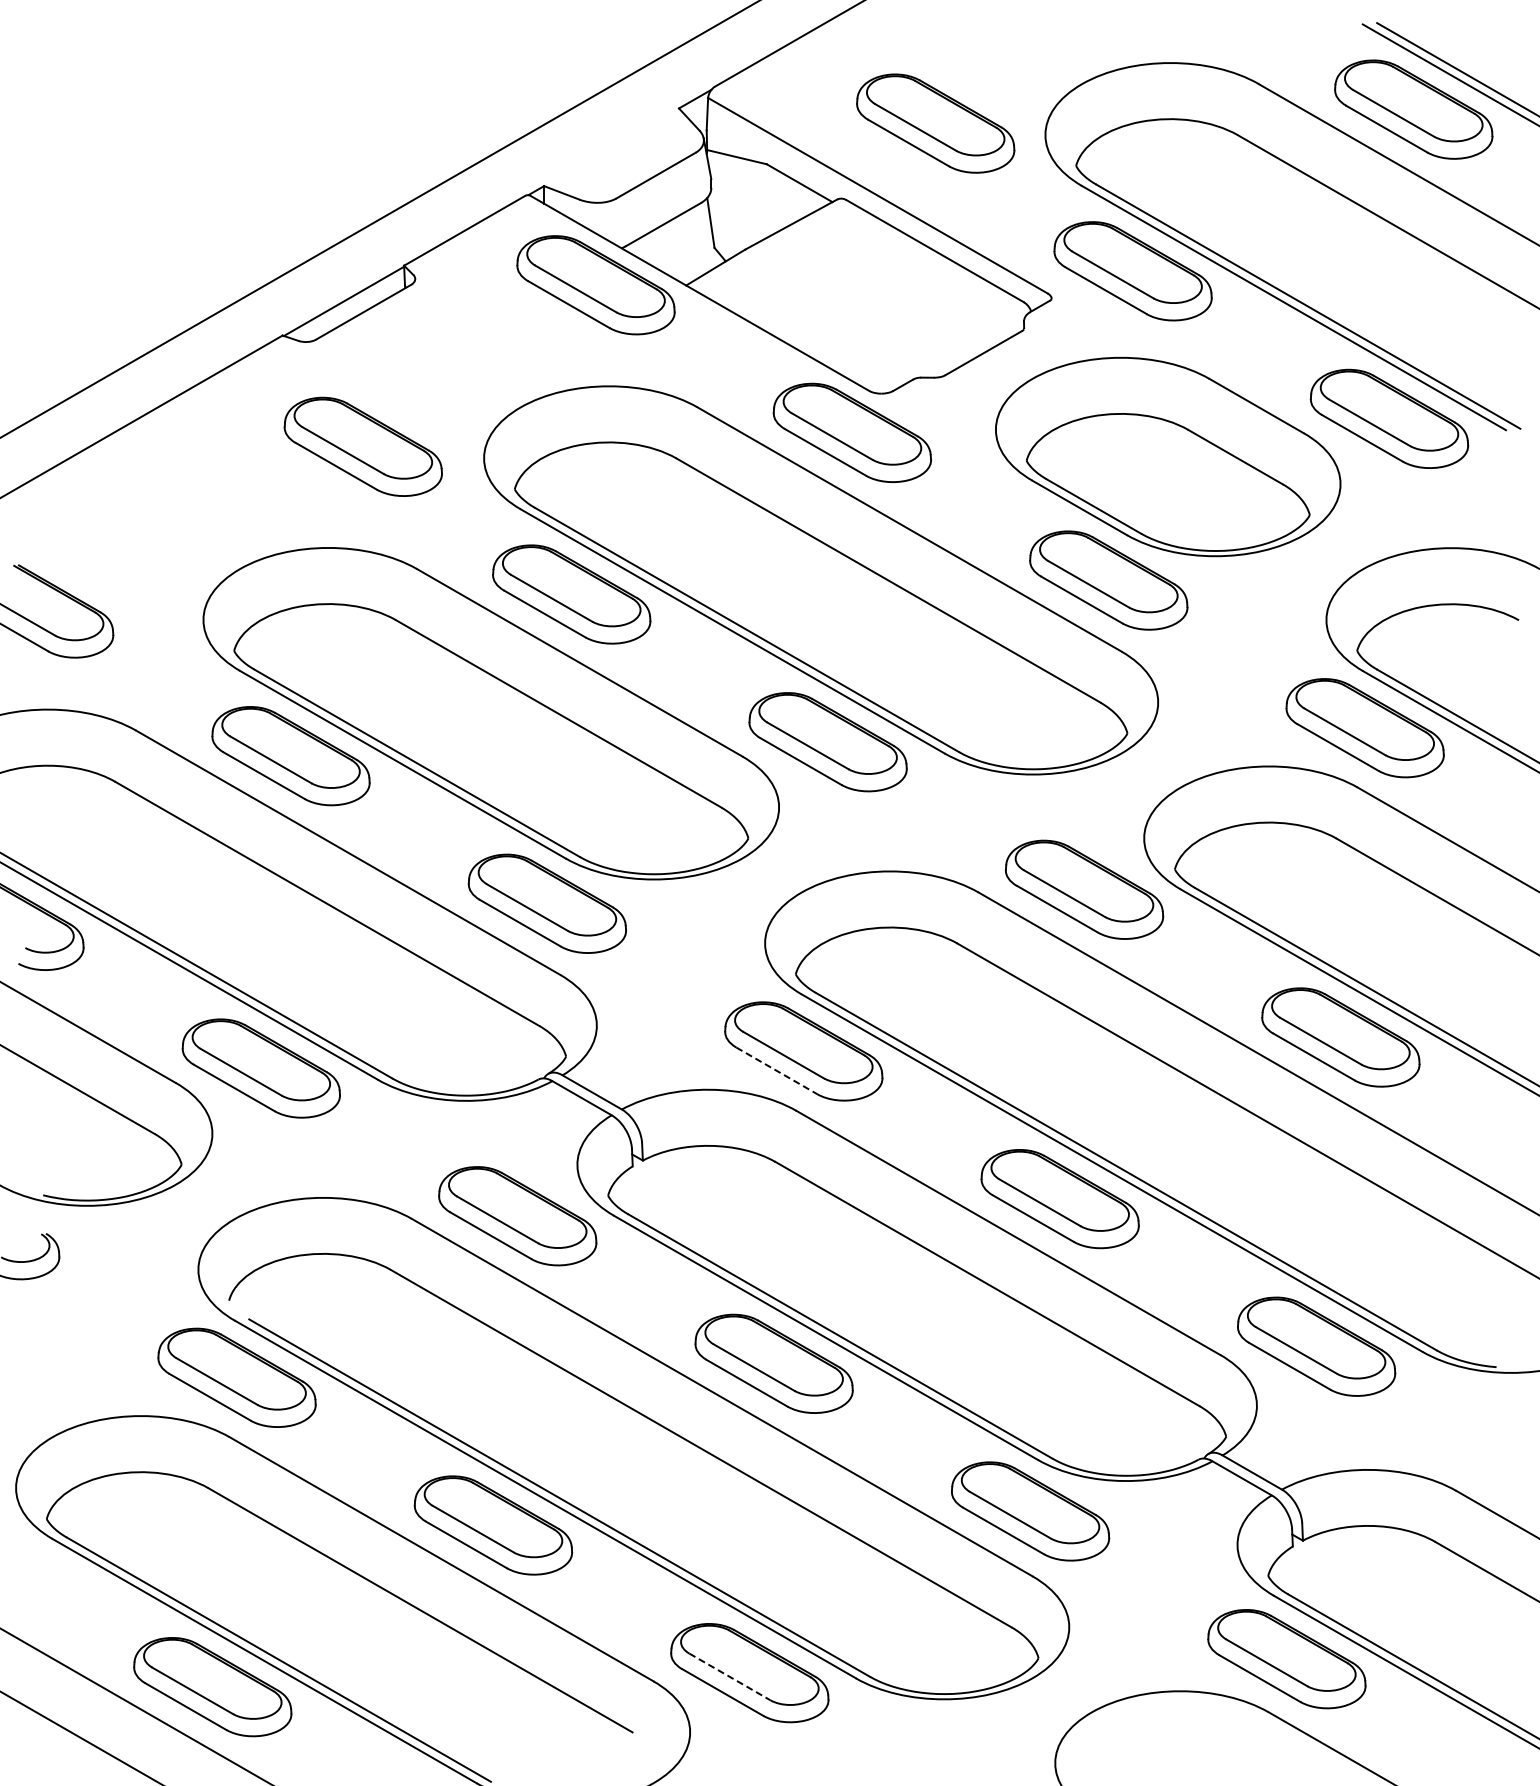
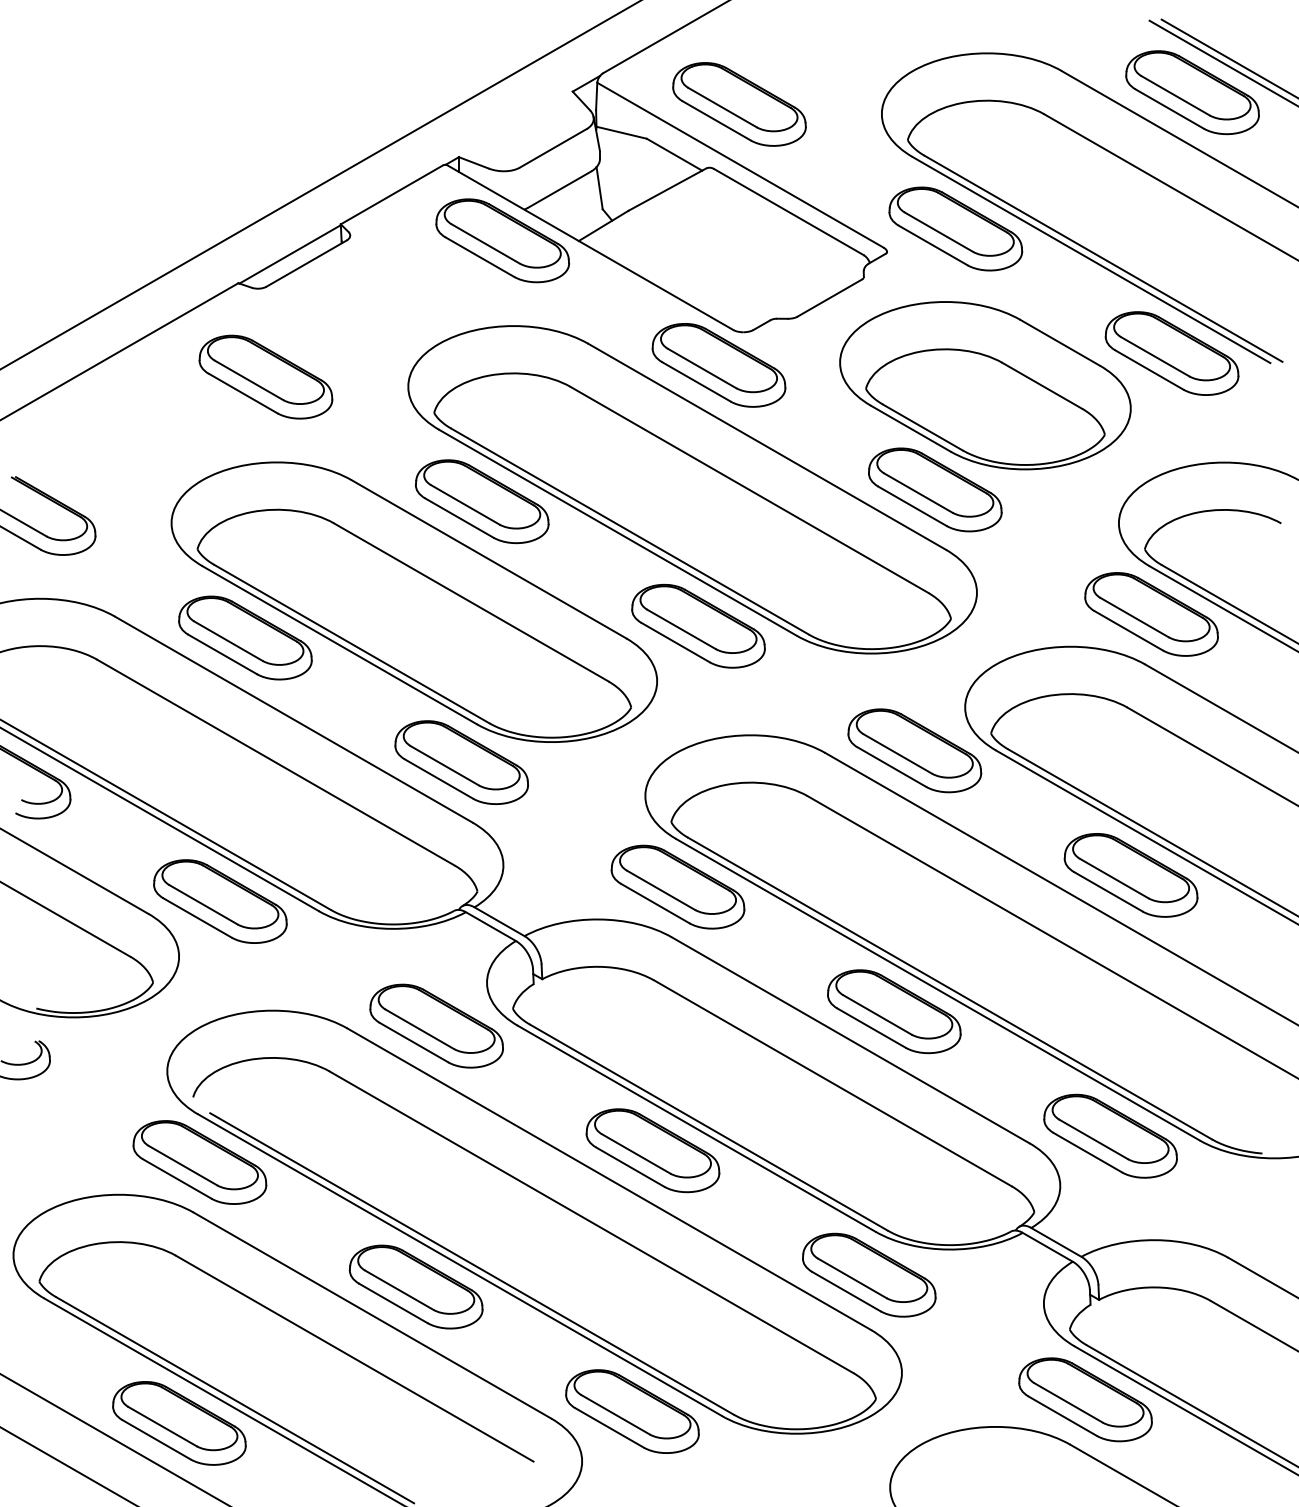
part: (935, 123) -> (739, 104), moved
part: (362, 446) -> (265, 376), moved
line: (776, 1070) -> (654, 903), dashed -> solid
line: (729, 1676) -> (615, 1414), dashed -> solid

